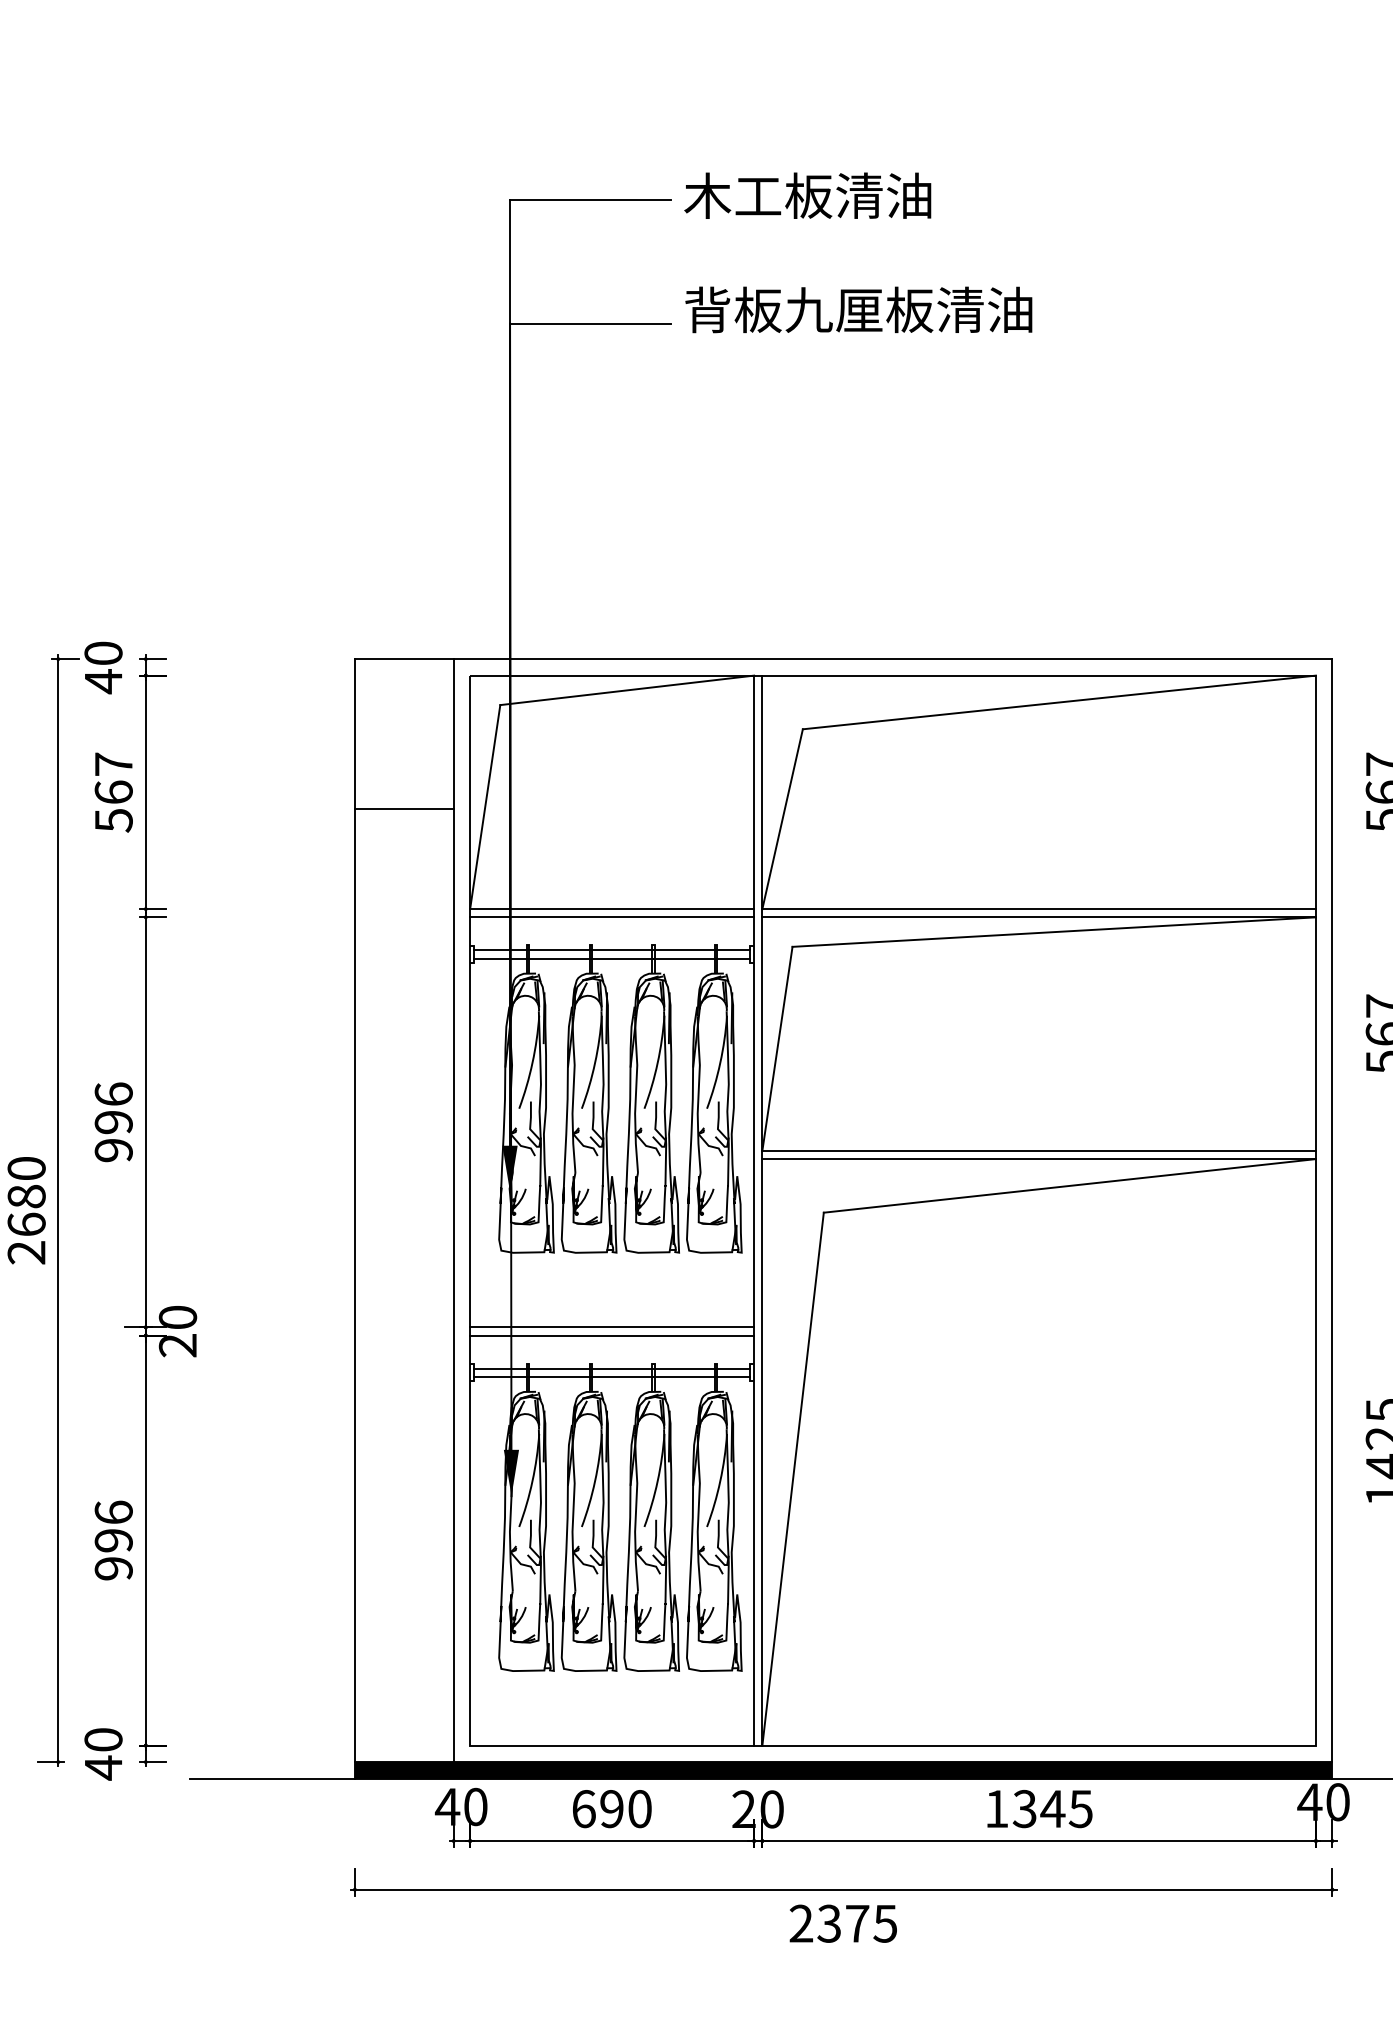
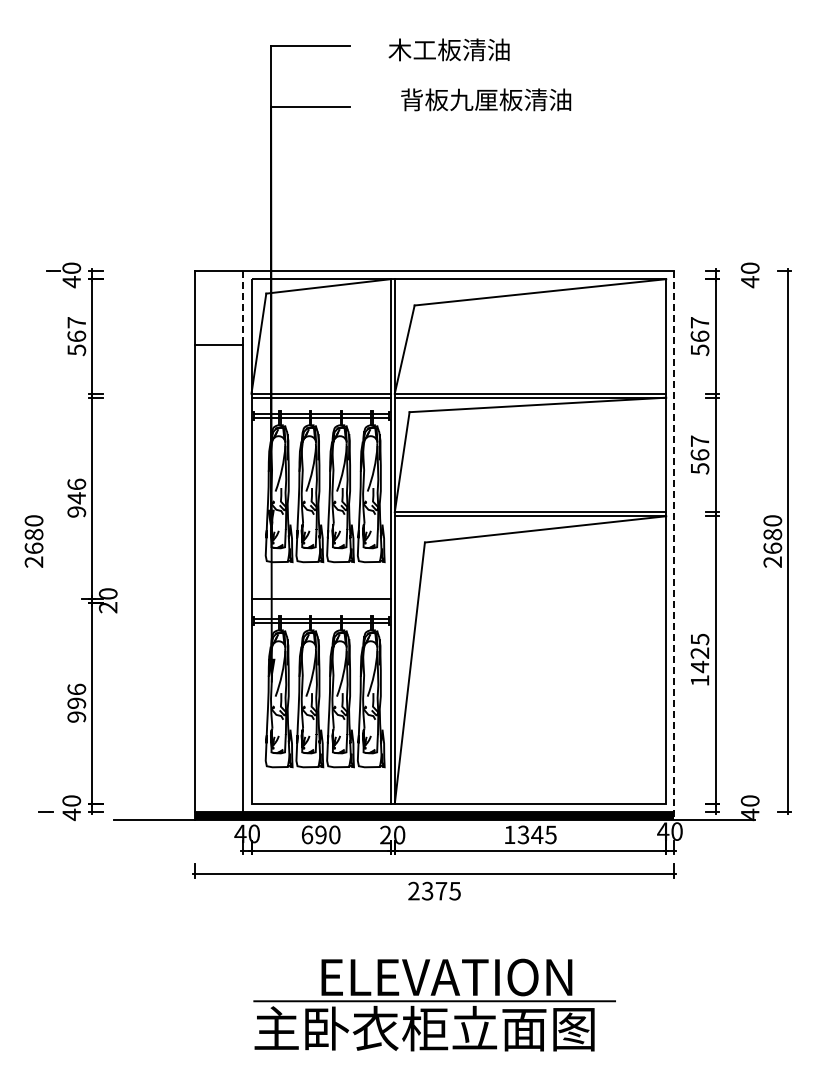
text: (806, 194) -> (448, 49), moved
text: (859, 309) -> (486, 99), moved
line: (453, 733) -> (243, 307), solid -> dashed
text: (113, 1122) -> (76, 498), 996 -> 946
line: (58, 1210) -> (49, 541), removed
line: (1332, 1220) -> (674, 546), solid -> dashed
line: (610, 1334) -> (320, 602), removed

